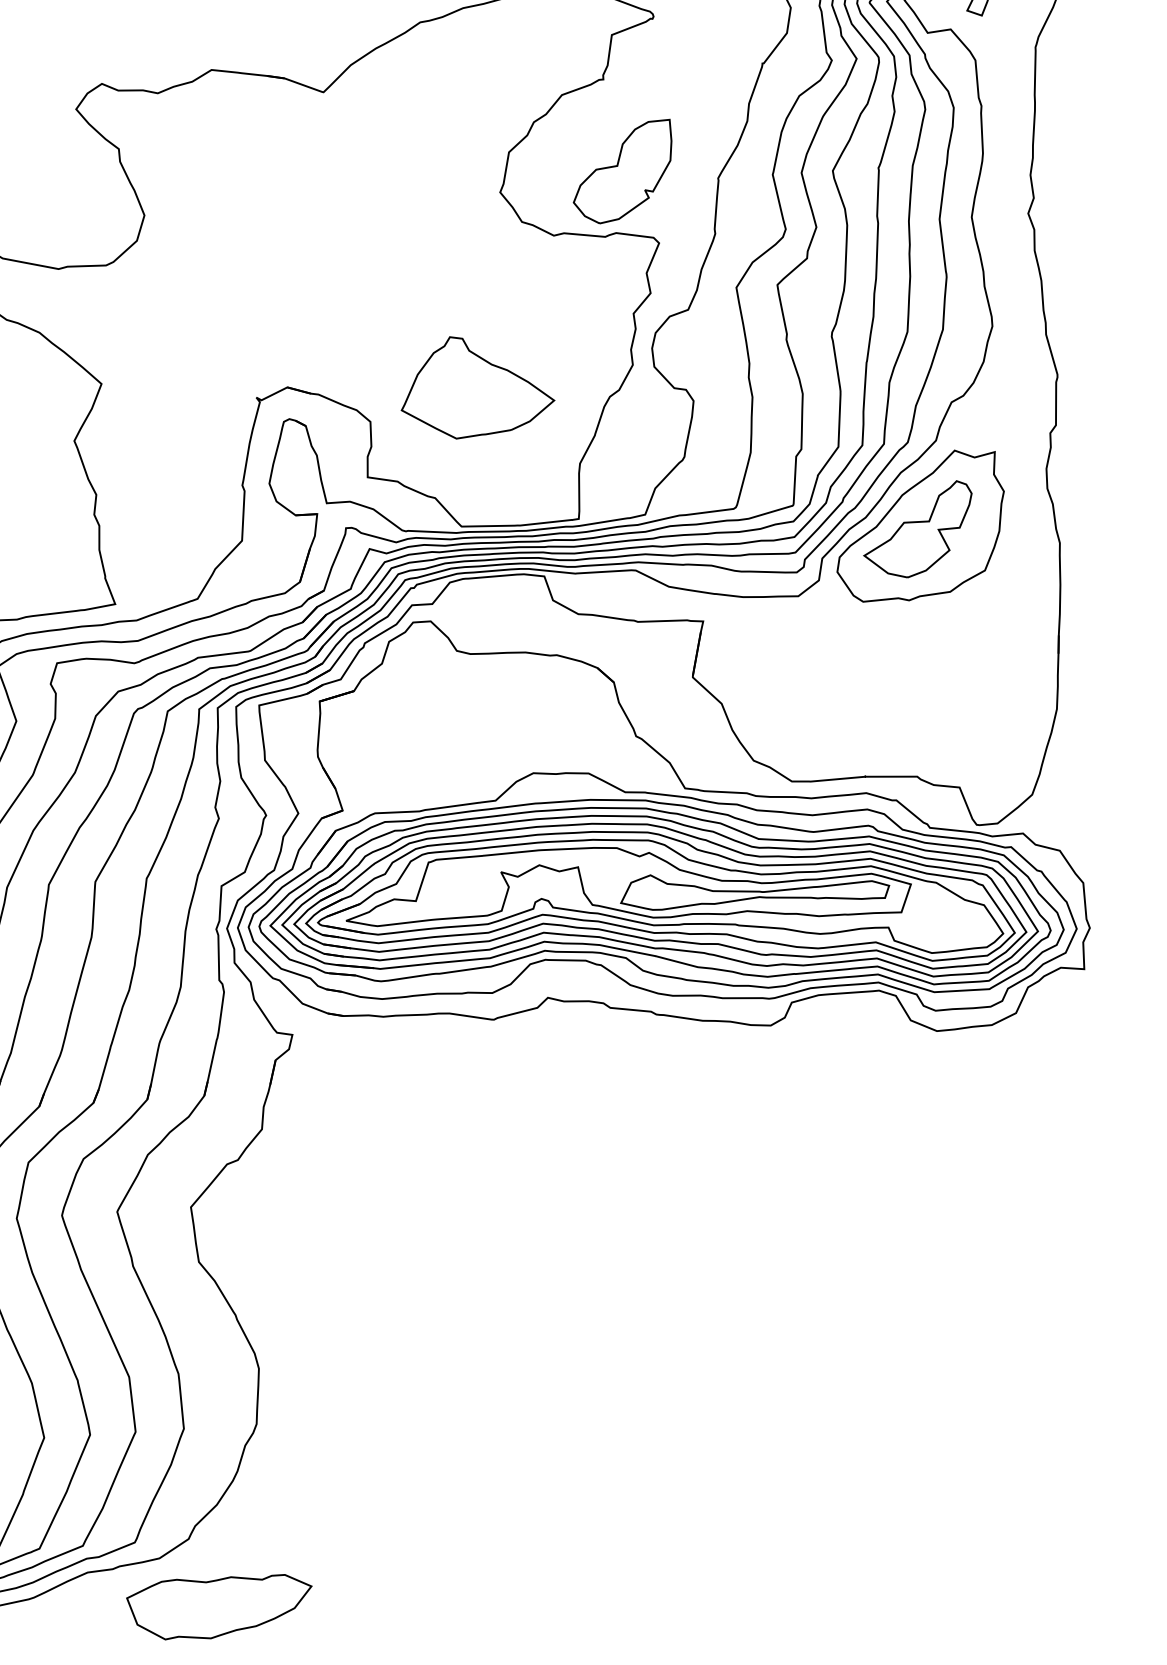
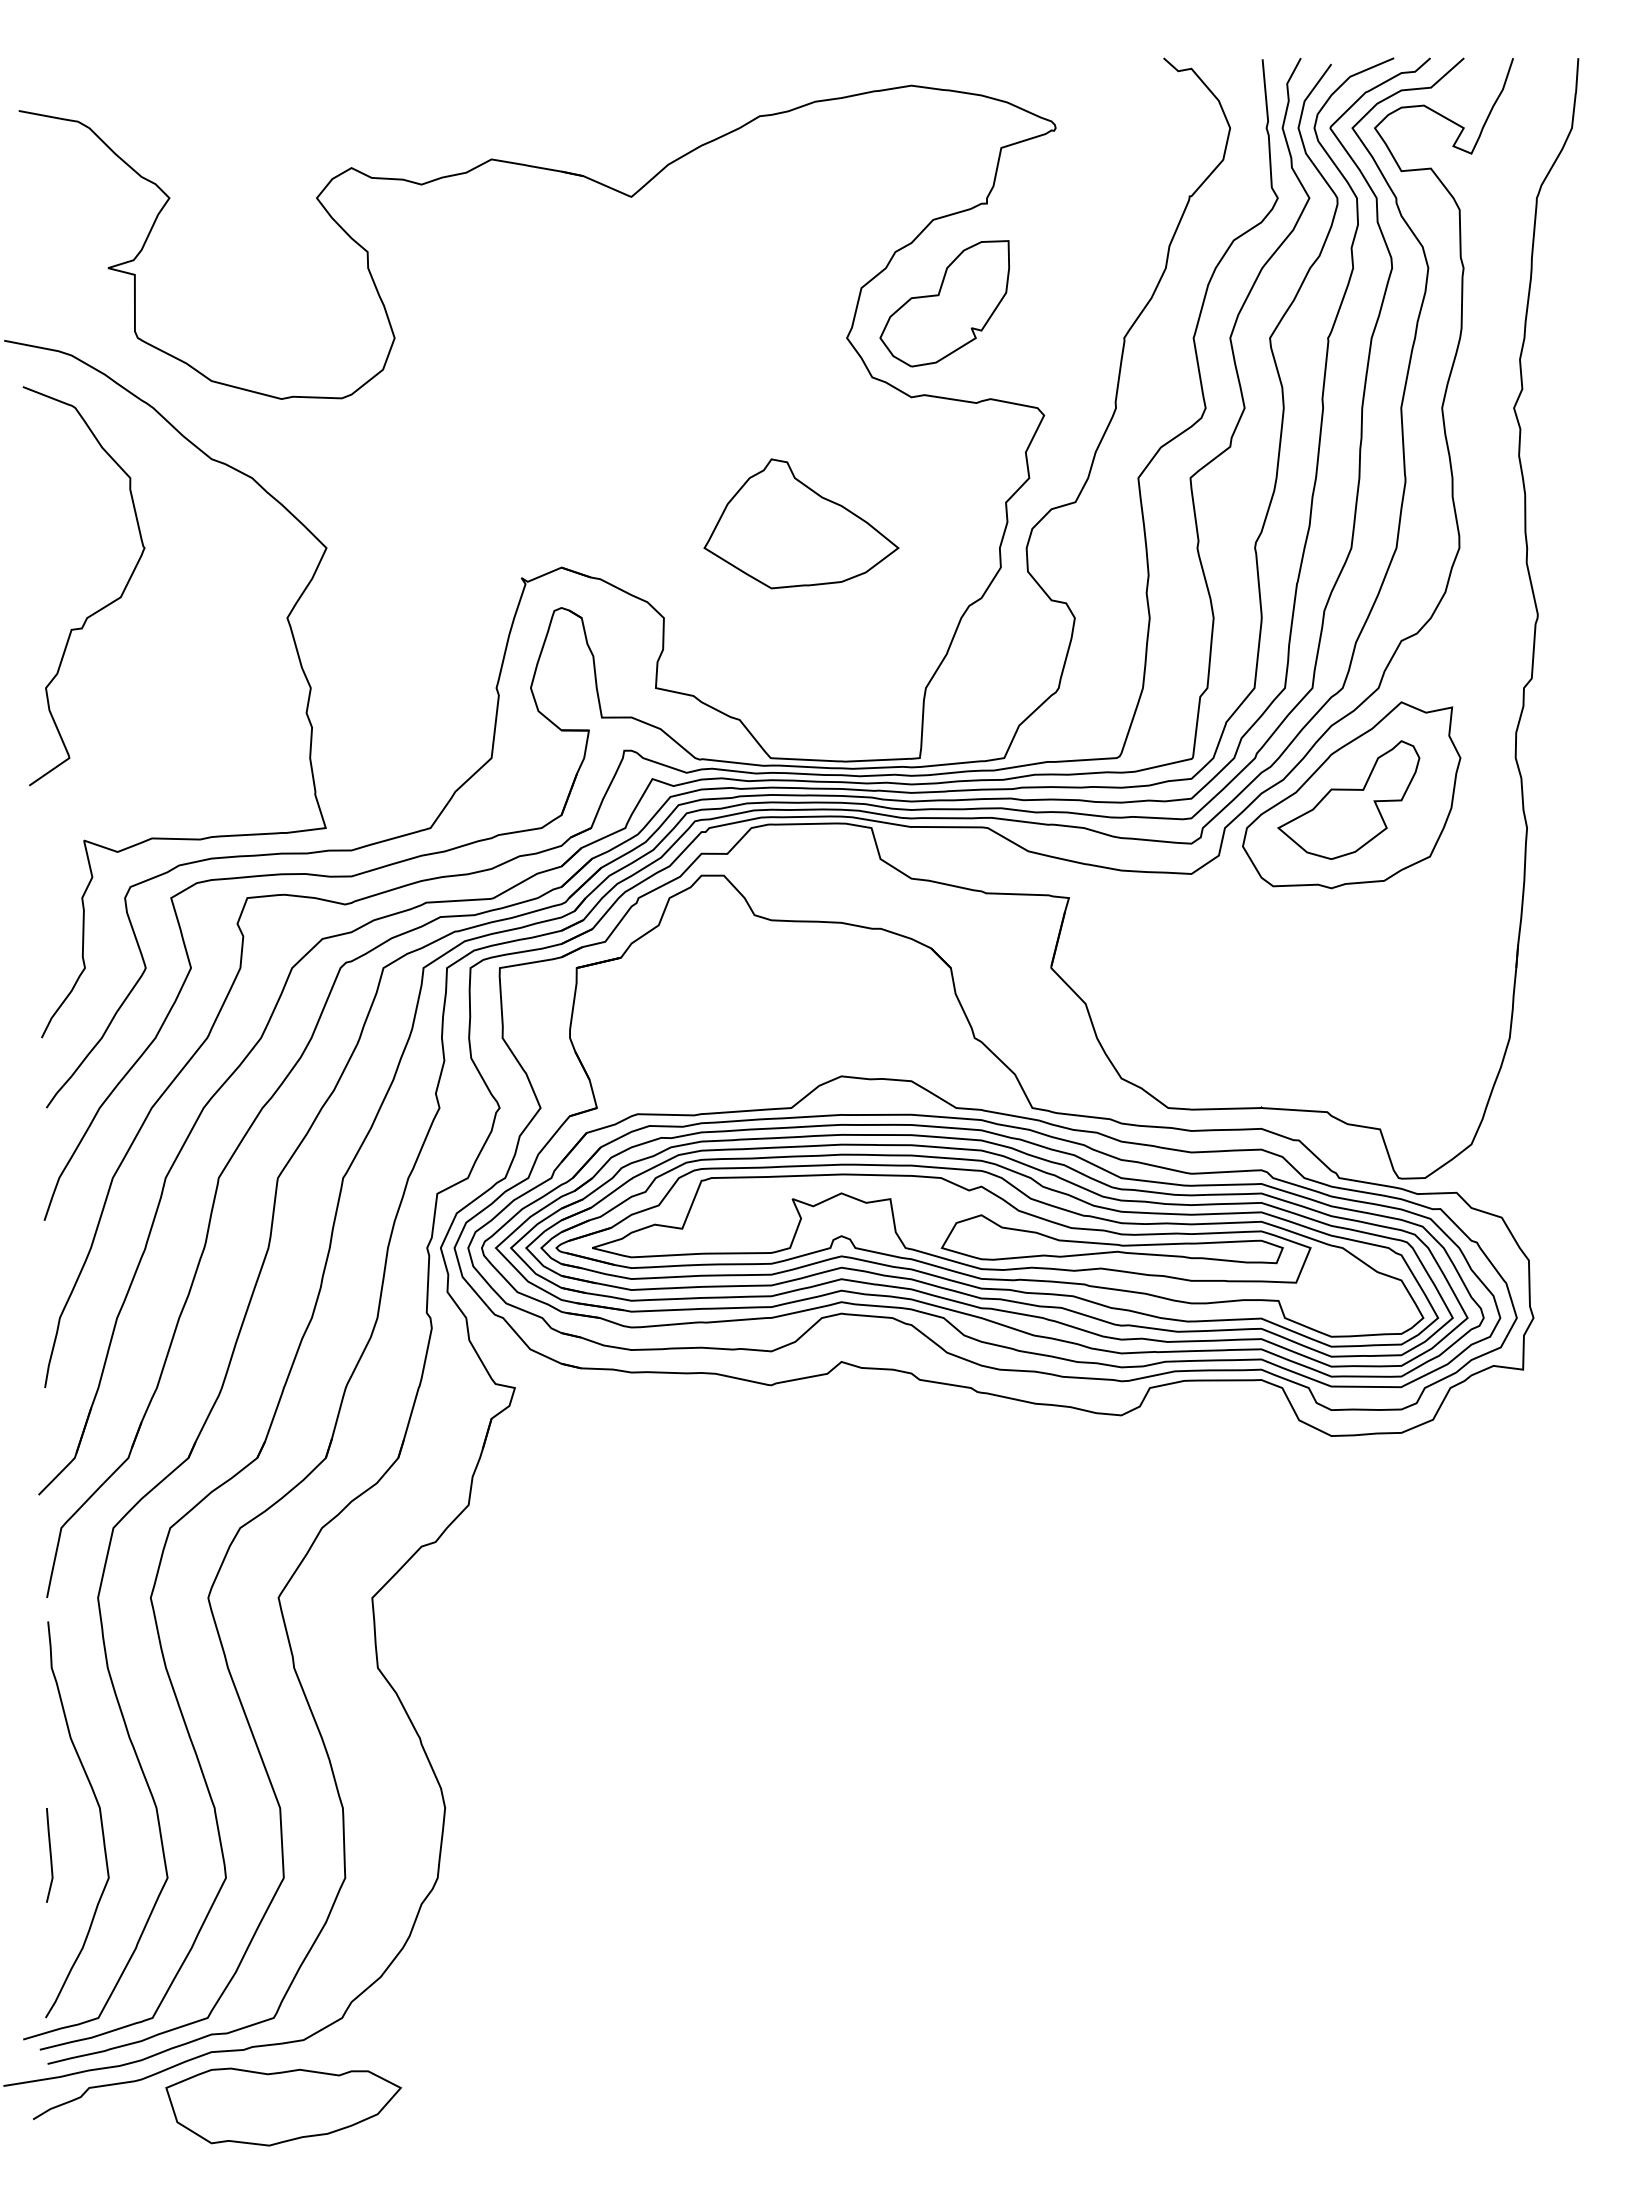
part: (622, 172) -> (944, 303), moved
part: (476, 386) -> (801, 523), moved
part: (220, 1606) -> (283, 2106), moved

